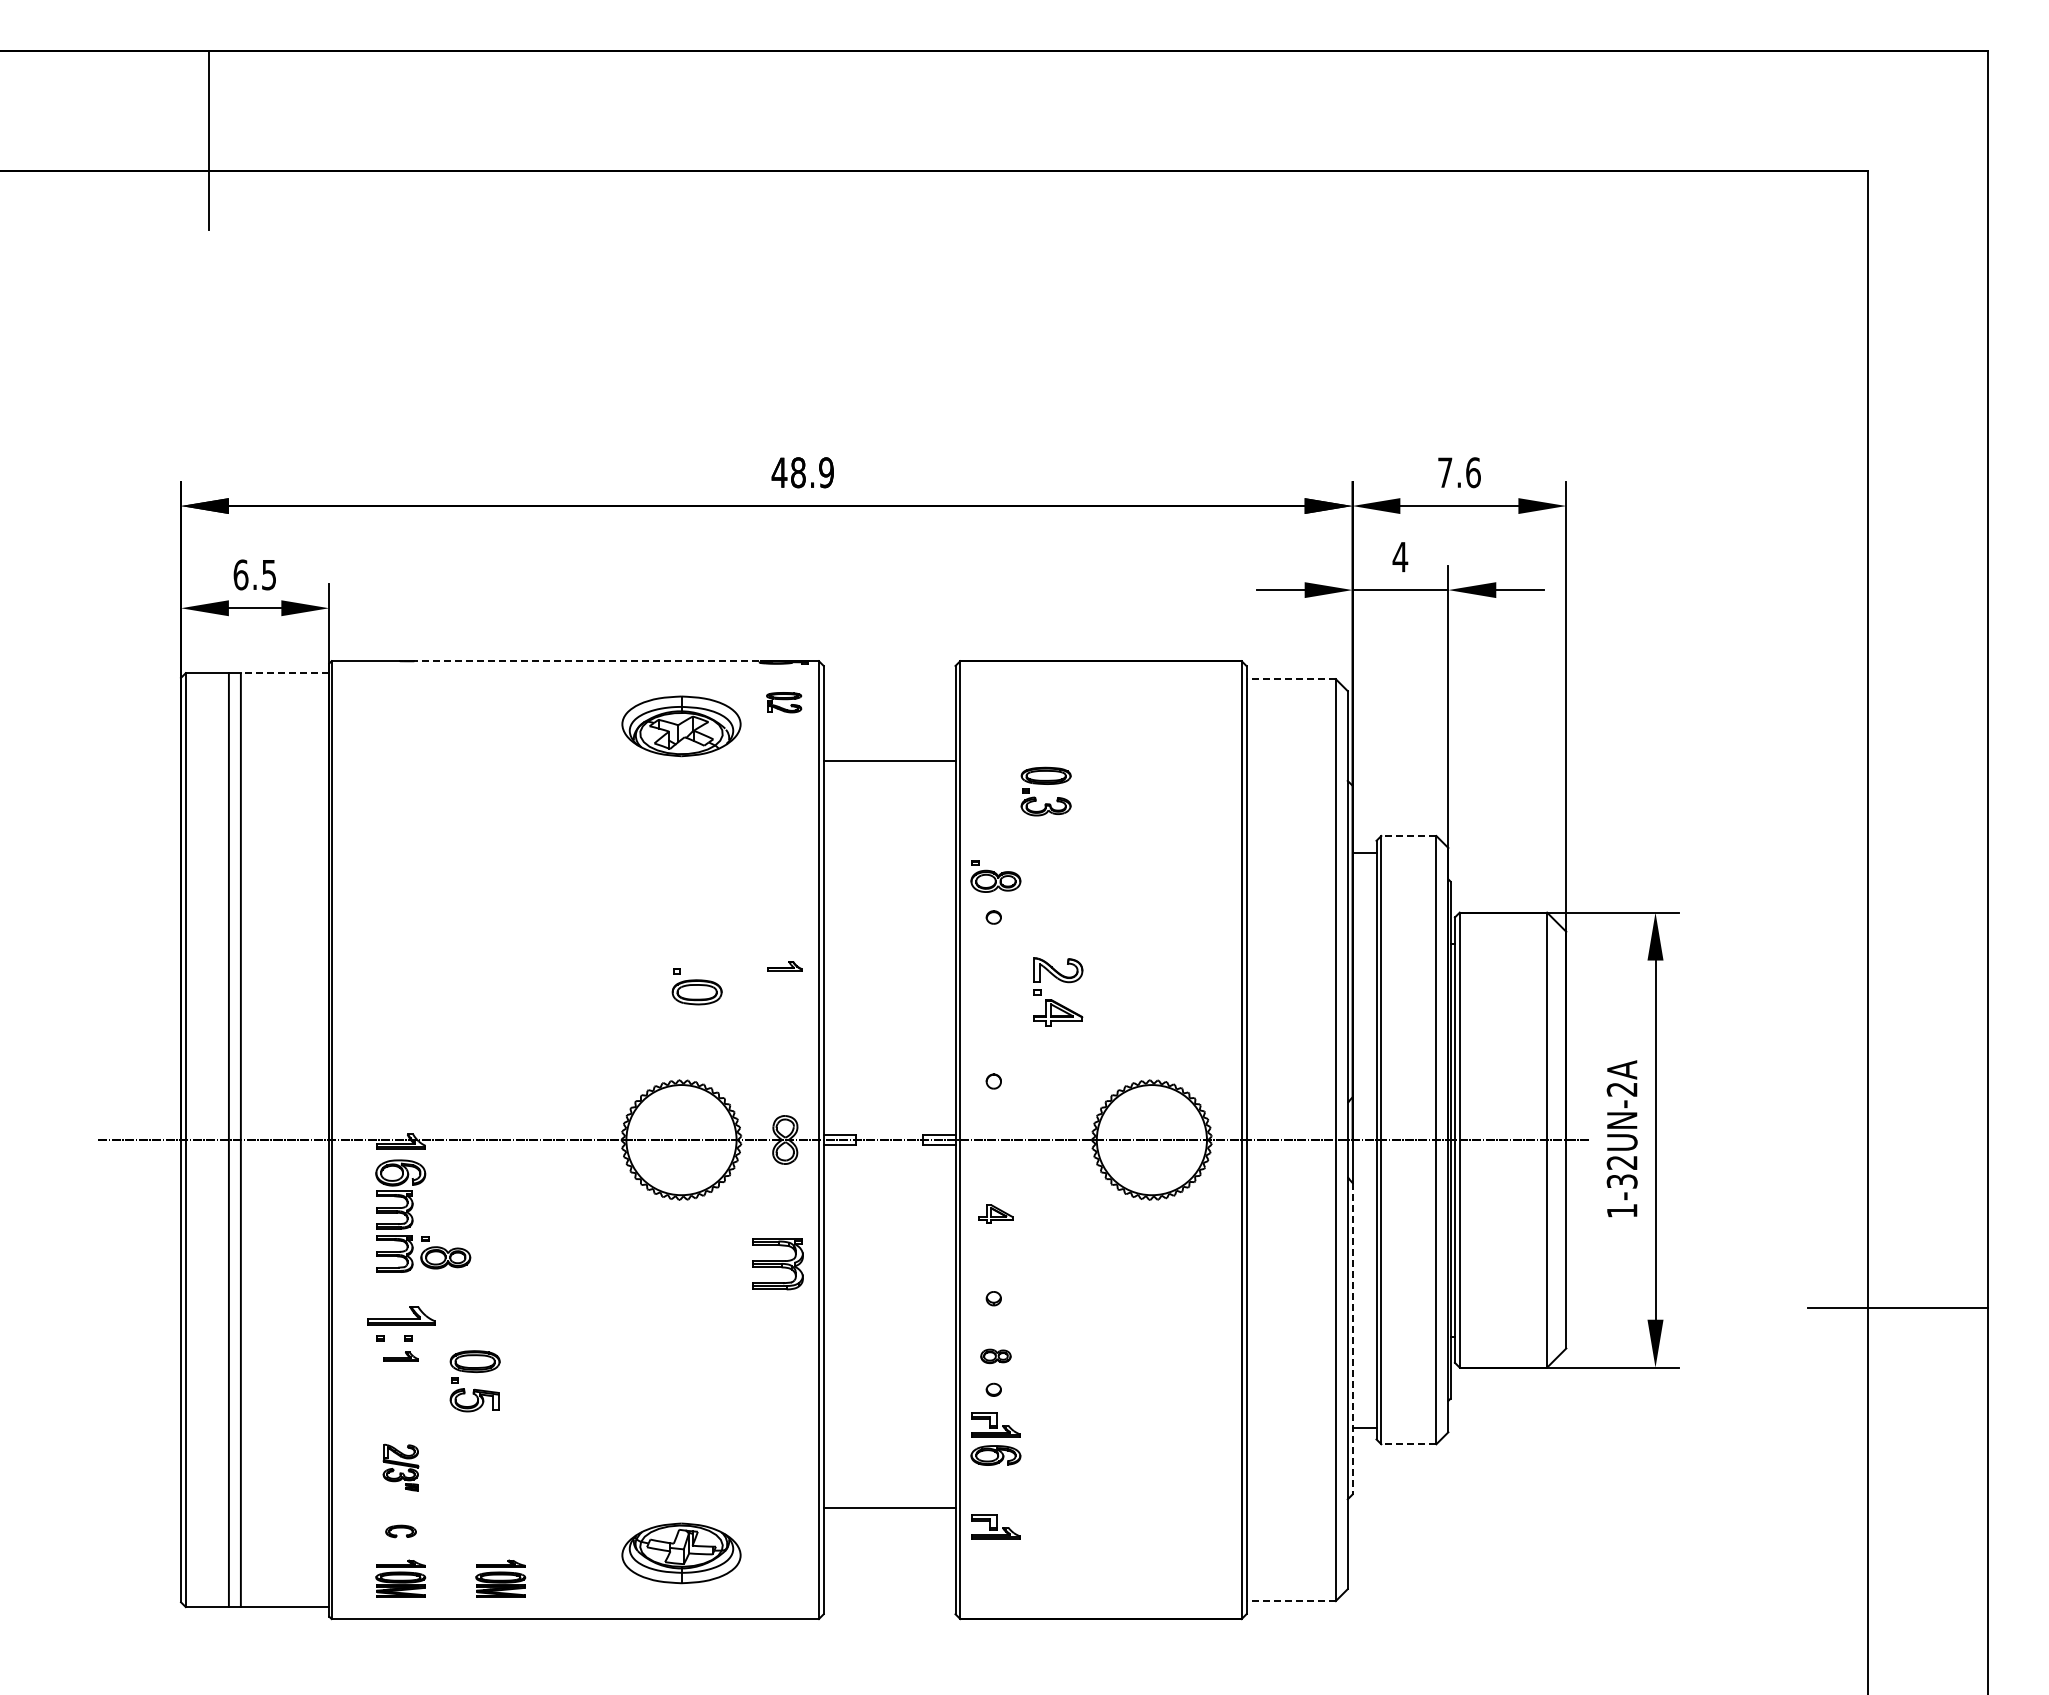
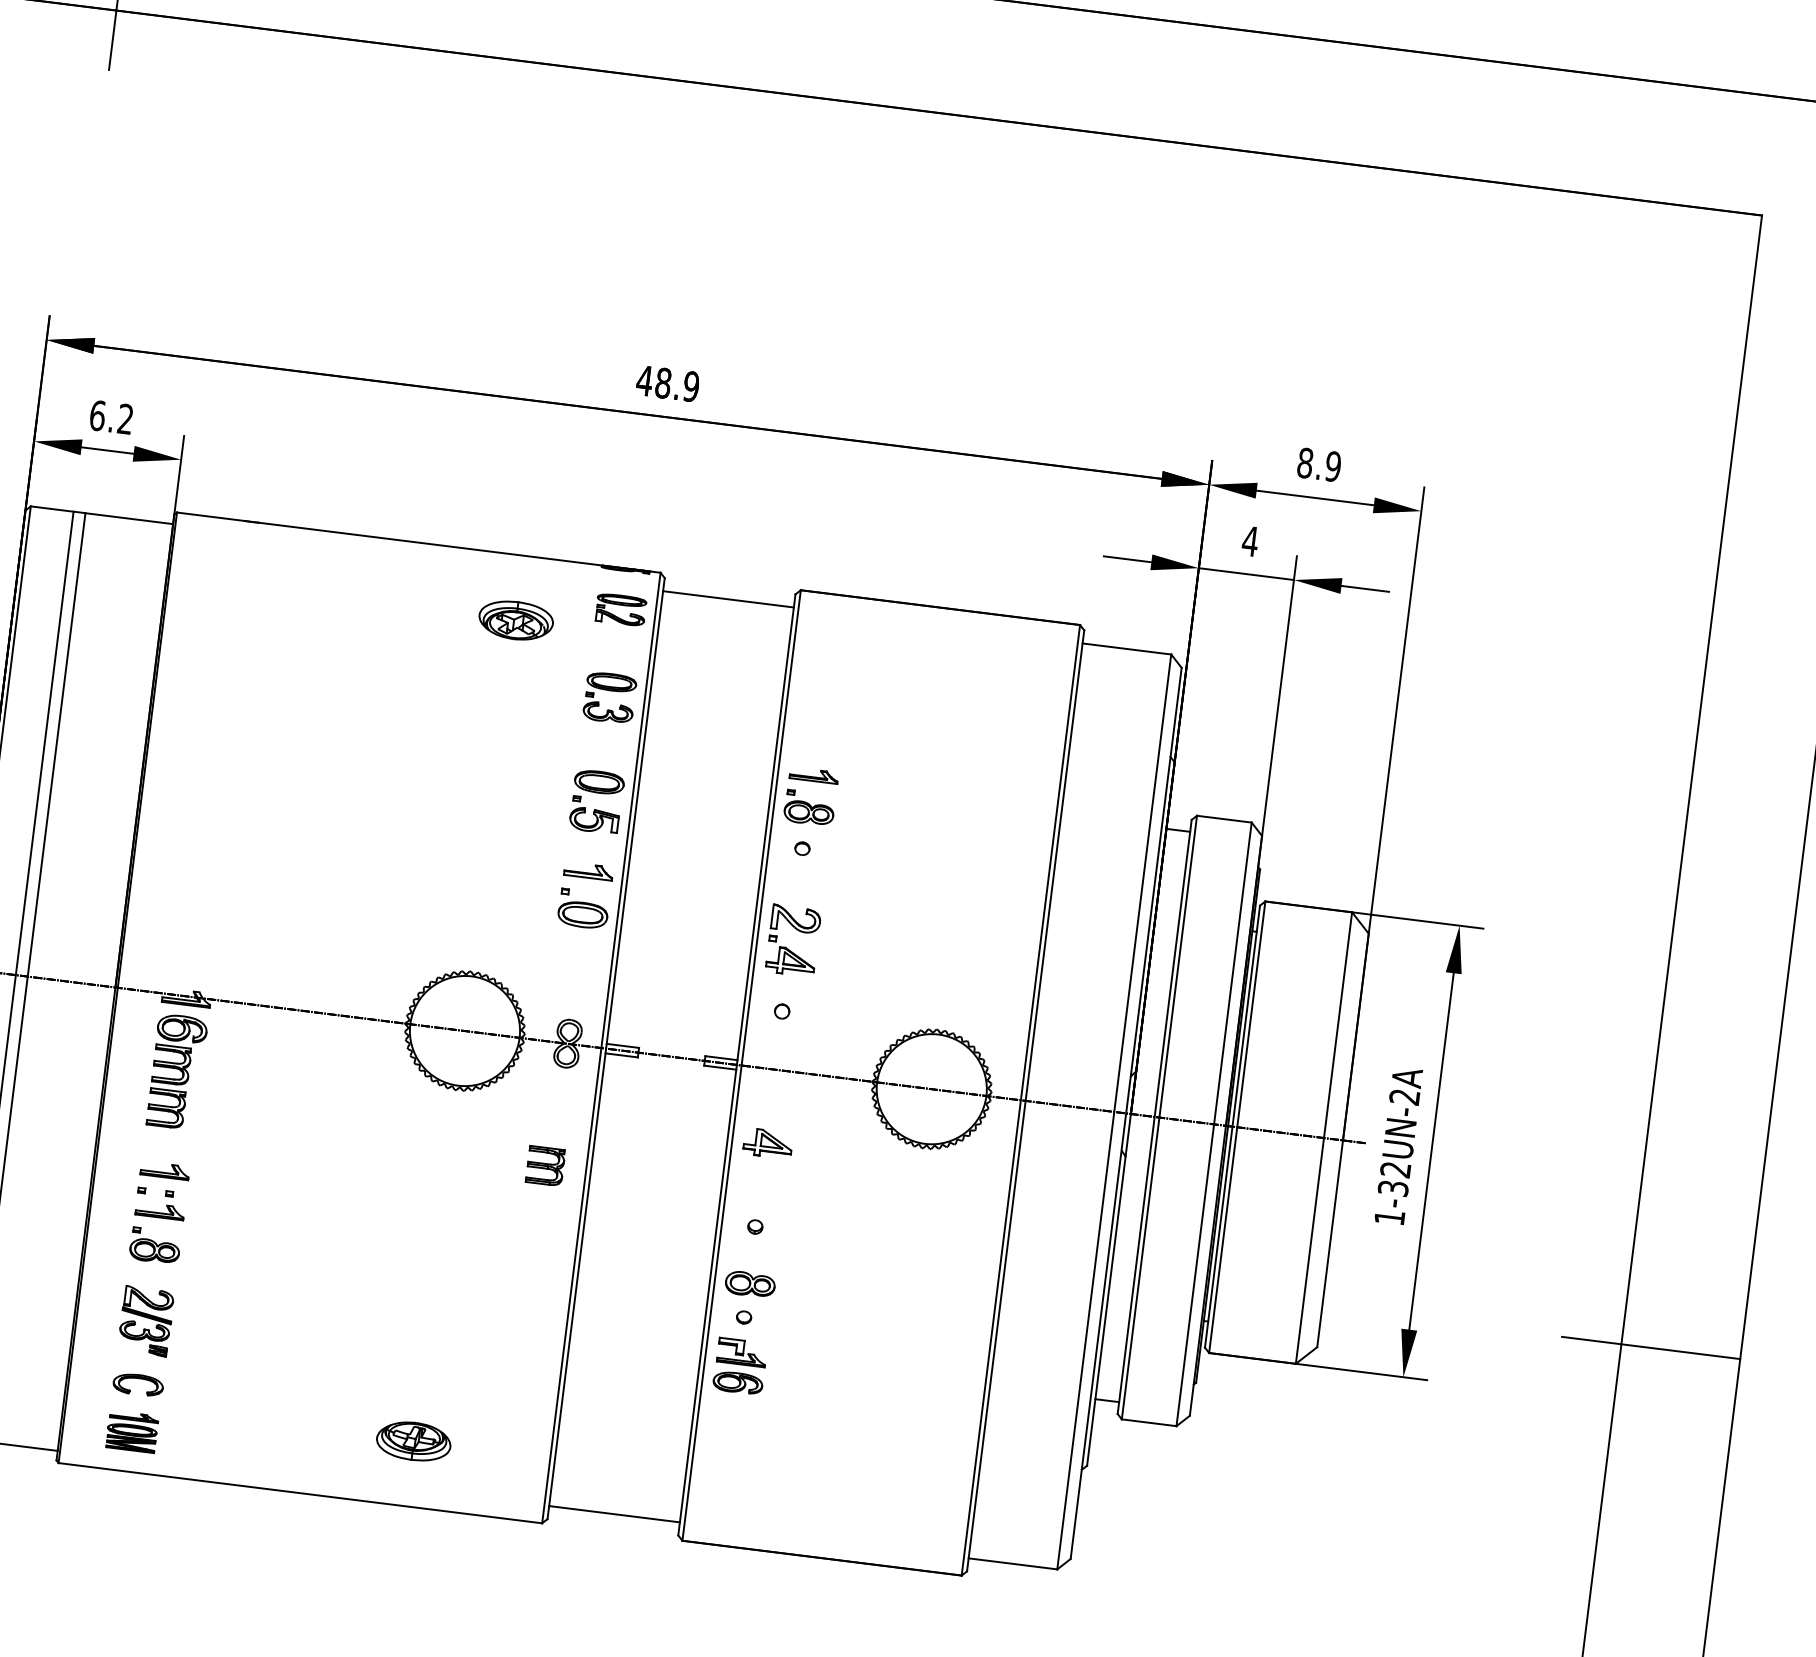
text: (1459, 472) -> (1319, 464), 7.6 -> 8.9
text: (268, 574) -> (125, 418), 6.5 -> 6.2
line: (602, 661) -> (445, 546), dashed -> solid
line: (284, 673) -> (128, 518), dashed -> solid
line: (1291, 679) -> (1127, 649), dashed -> solid
part: (783, 702) -> (620, 609), size x1.43
part: (681, 726) -> (516, 620), size x0.62
line: (889, 761) -> (728, 599), moved
part: (1045, 784) -> (610, 690), moved
line: (1408, 836) -> (1223, 819), dashed -> solid
part: (995, 843) -> (813, 775), added
part: (784, 966) -> (588, 871), size x1.43
part: (696, 986) -> (582, 909), moved
part: (1054, 1000) -> (788, 948), moved
part: (995, 1213) -> (767, 1142), size x1.43
part: (445, 1252) -> (155, 1245), moved
part: (778, 1264) -> (545, 1166), size x0.71
part: (400, 1315) -> (164, 1170), size x0.71
line: (1352, 1338) -> (1106, 1310), dashed -> solid
part: (400, 1356) -> (159, 1211), size x1.43
part: (995, 1356) -> (749, 1284), size x1.67
part: (474, 1388) -> (595, 808), moved
line: (1408, 1444) -> (1148, 1422), dashed -> solid
part: (400, 1467) -> (145, 1321), size x1.43
line: (889, 1508) -> (614, 1514), moved
part: (995, 1526) -> (728, 1453), removed
part: (400, 1531) -> (137, 1384), size x1.67
part: (681, 1553) -> (413, 1441), size x0.62
part: (500, 1578) -> (231, 1443), removed
line: (1291, 1601) -> (1013, 1564), dashed -> solid

